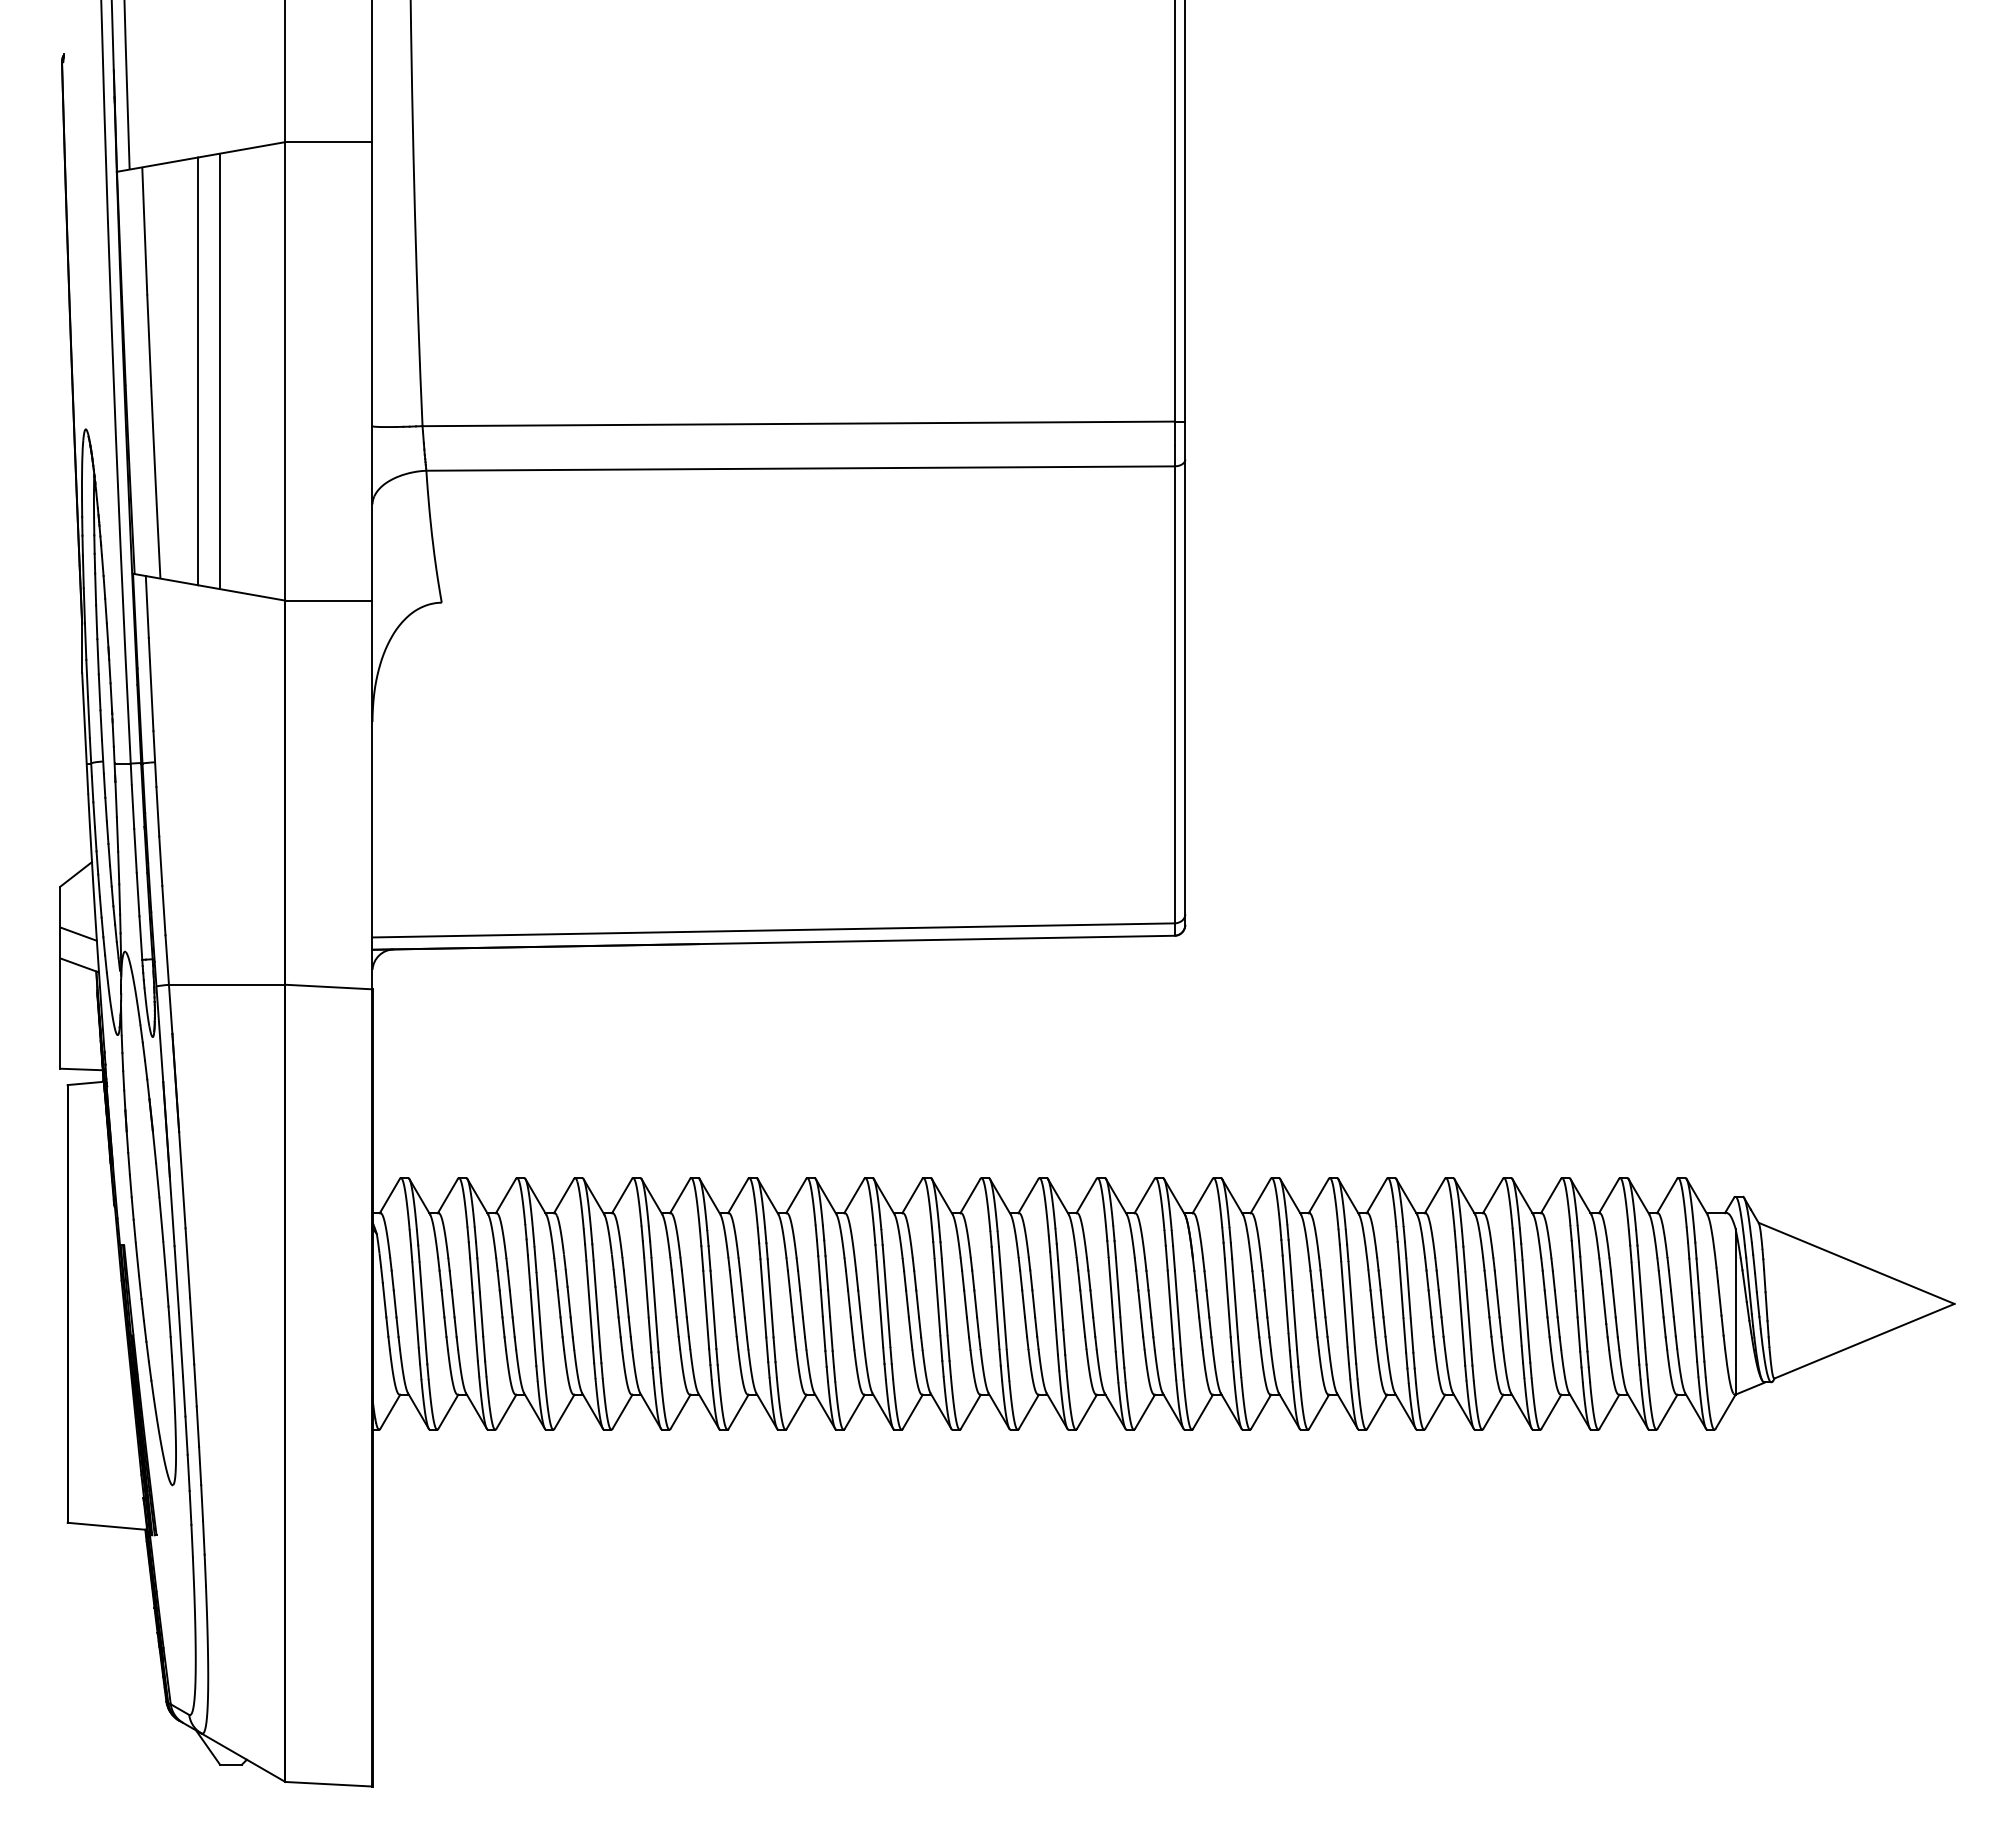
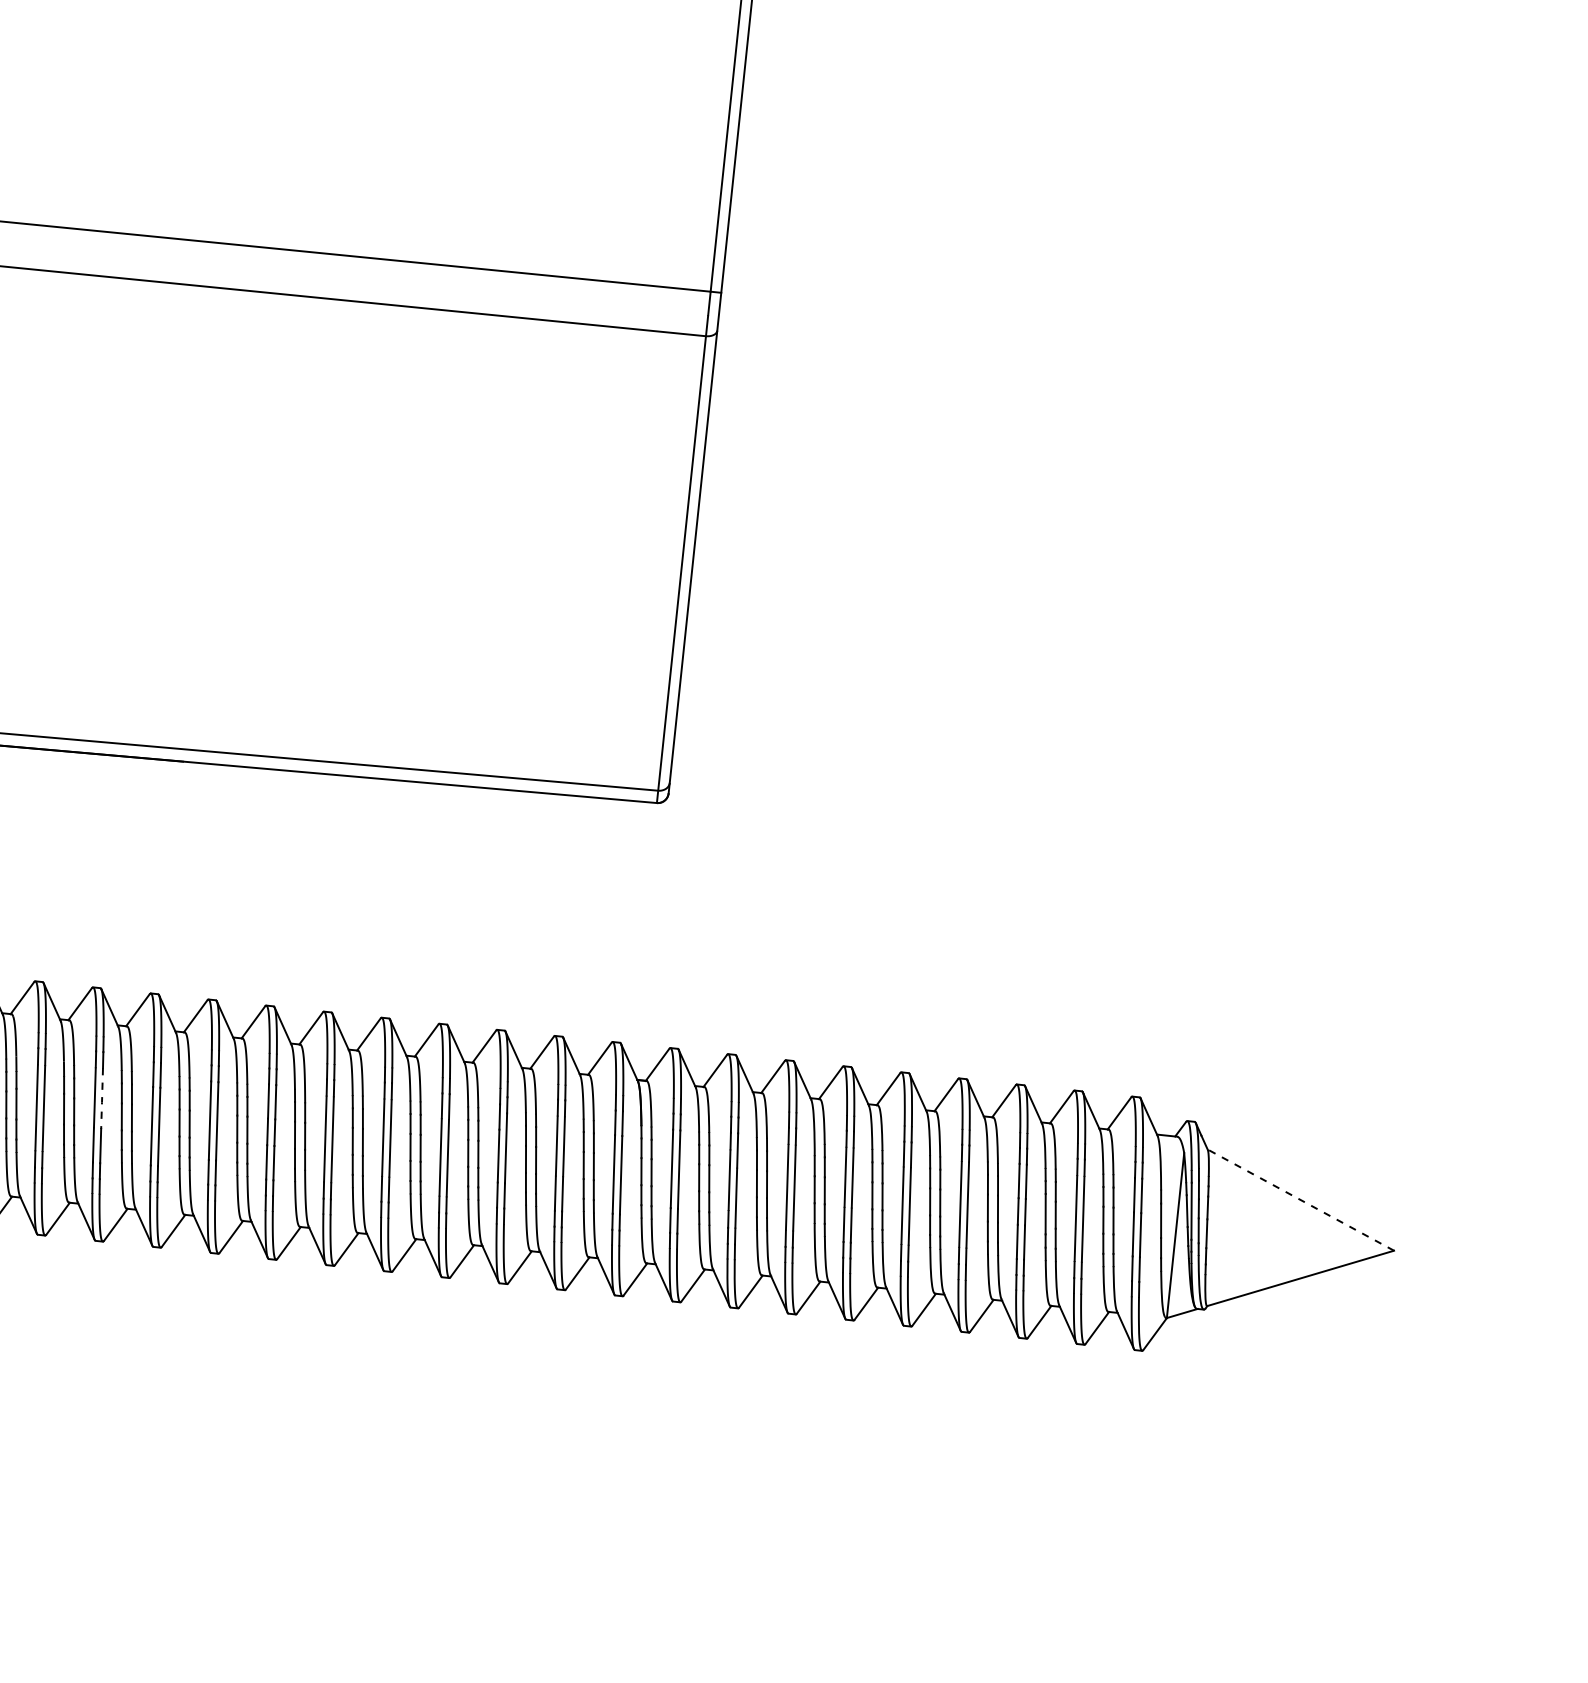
line: (1856, 1263) -> (1300, 1200), solid -> dashed
line: (653, 1288) -> (101, 1099), solid -> dashed

